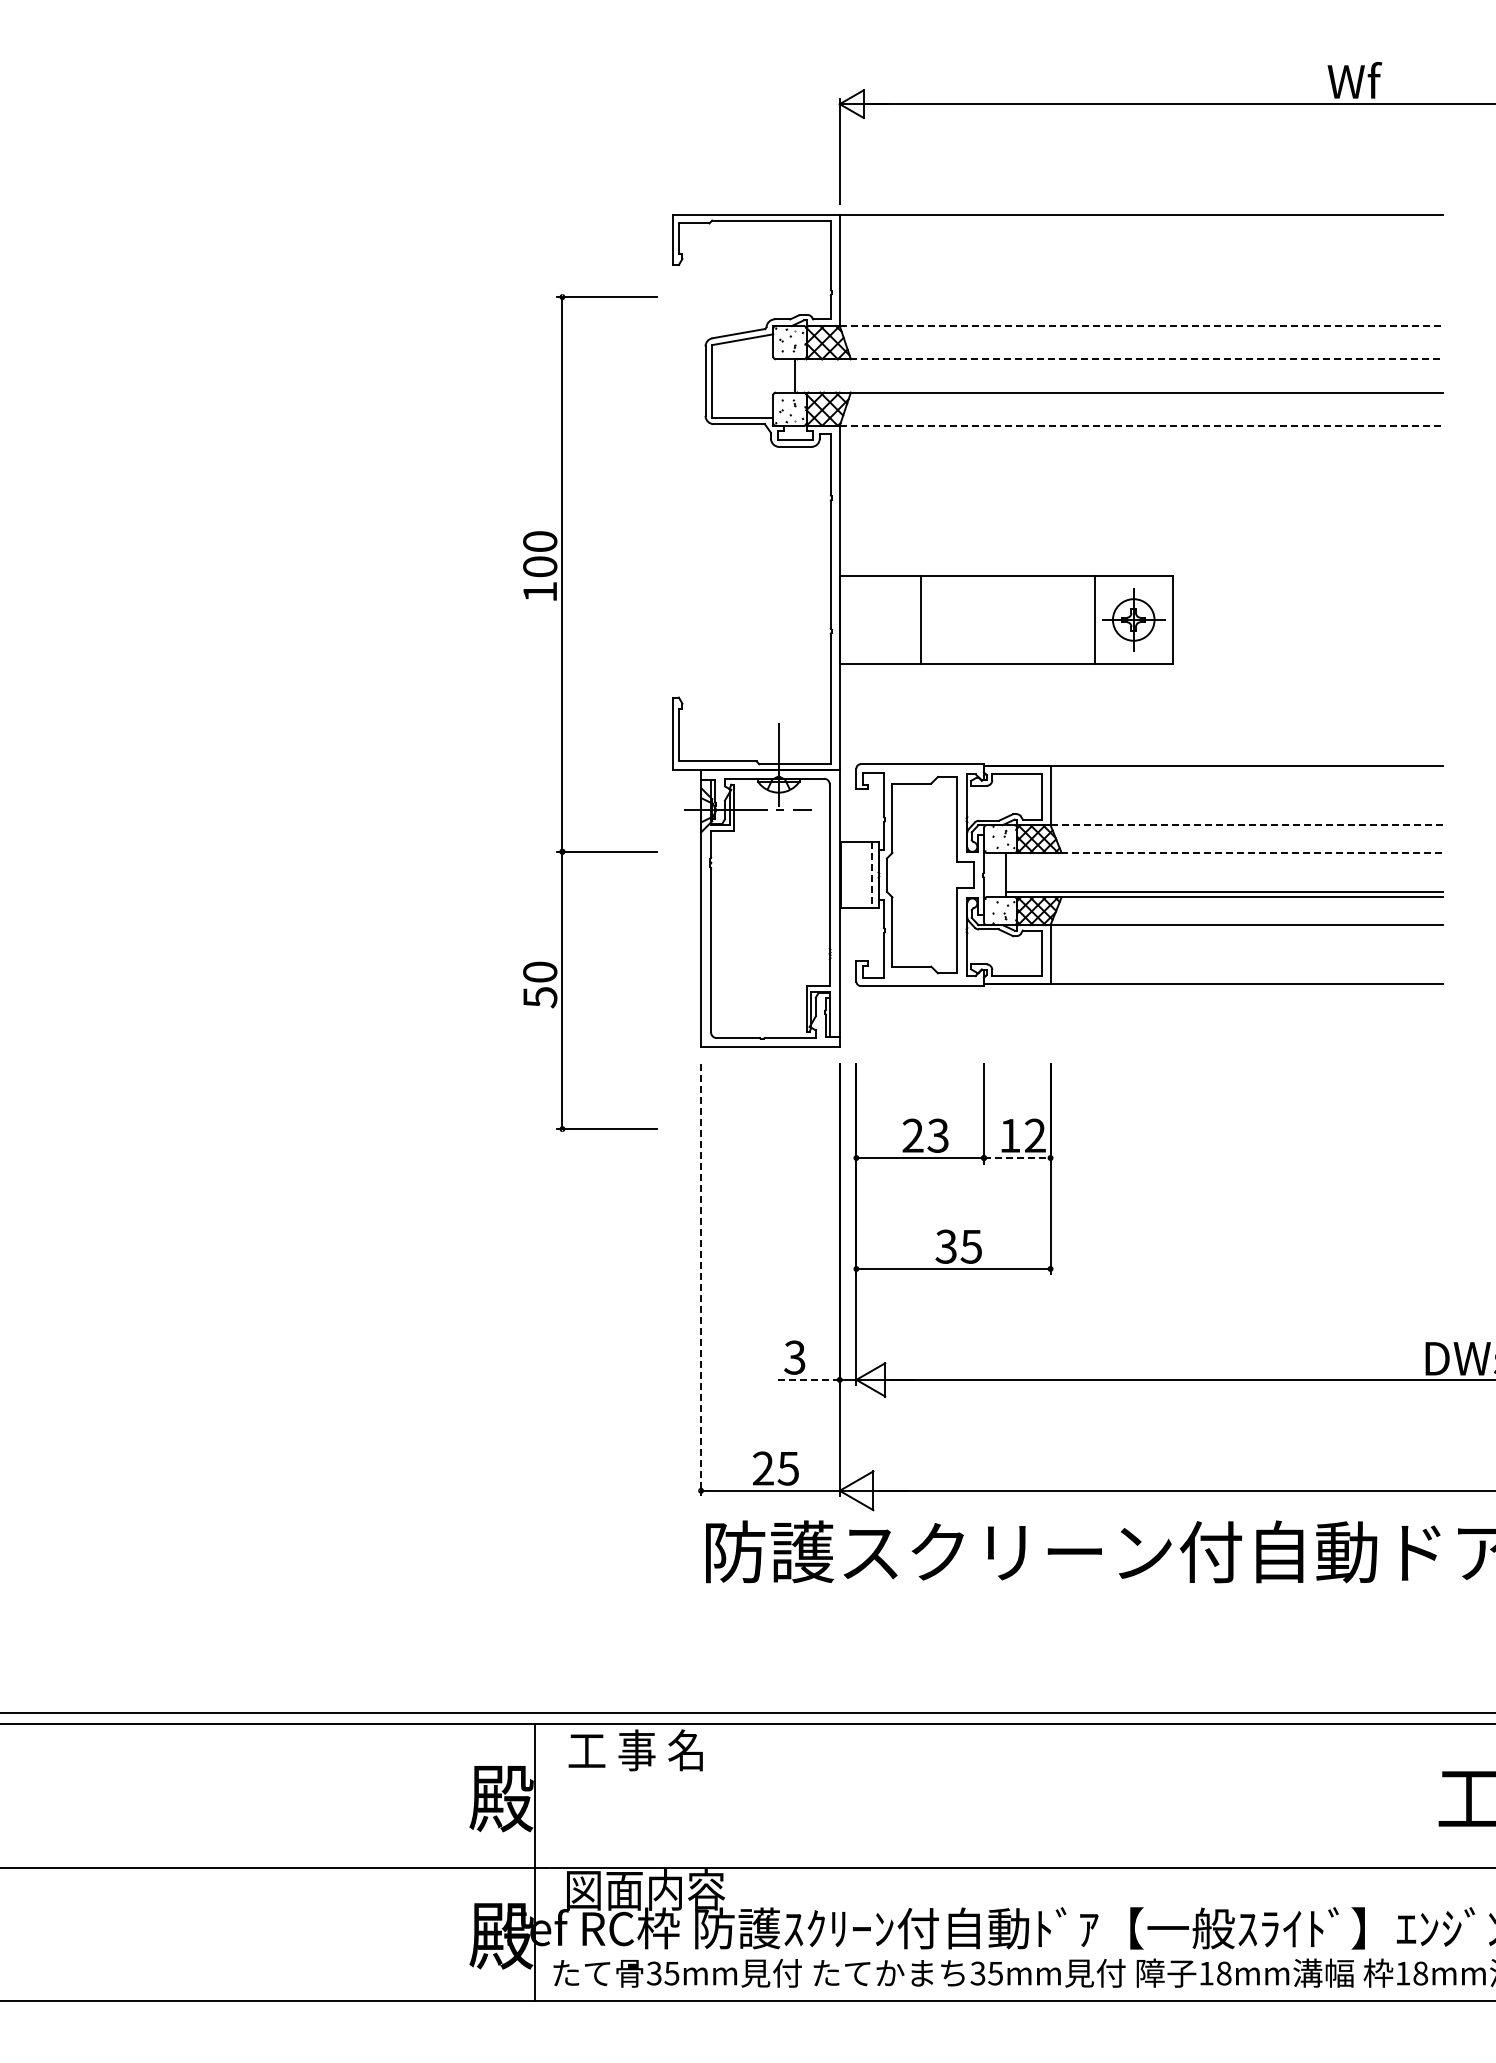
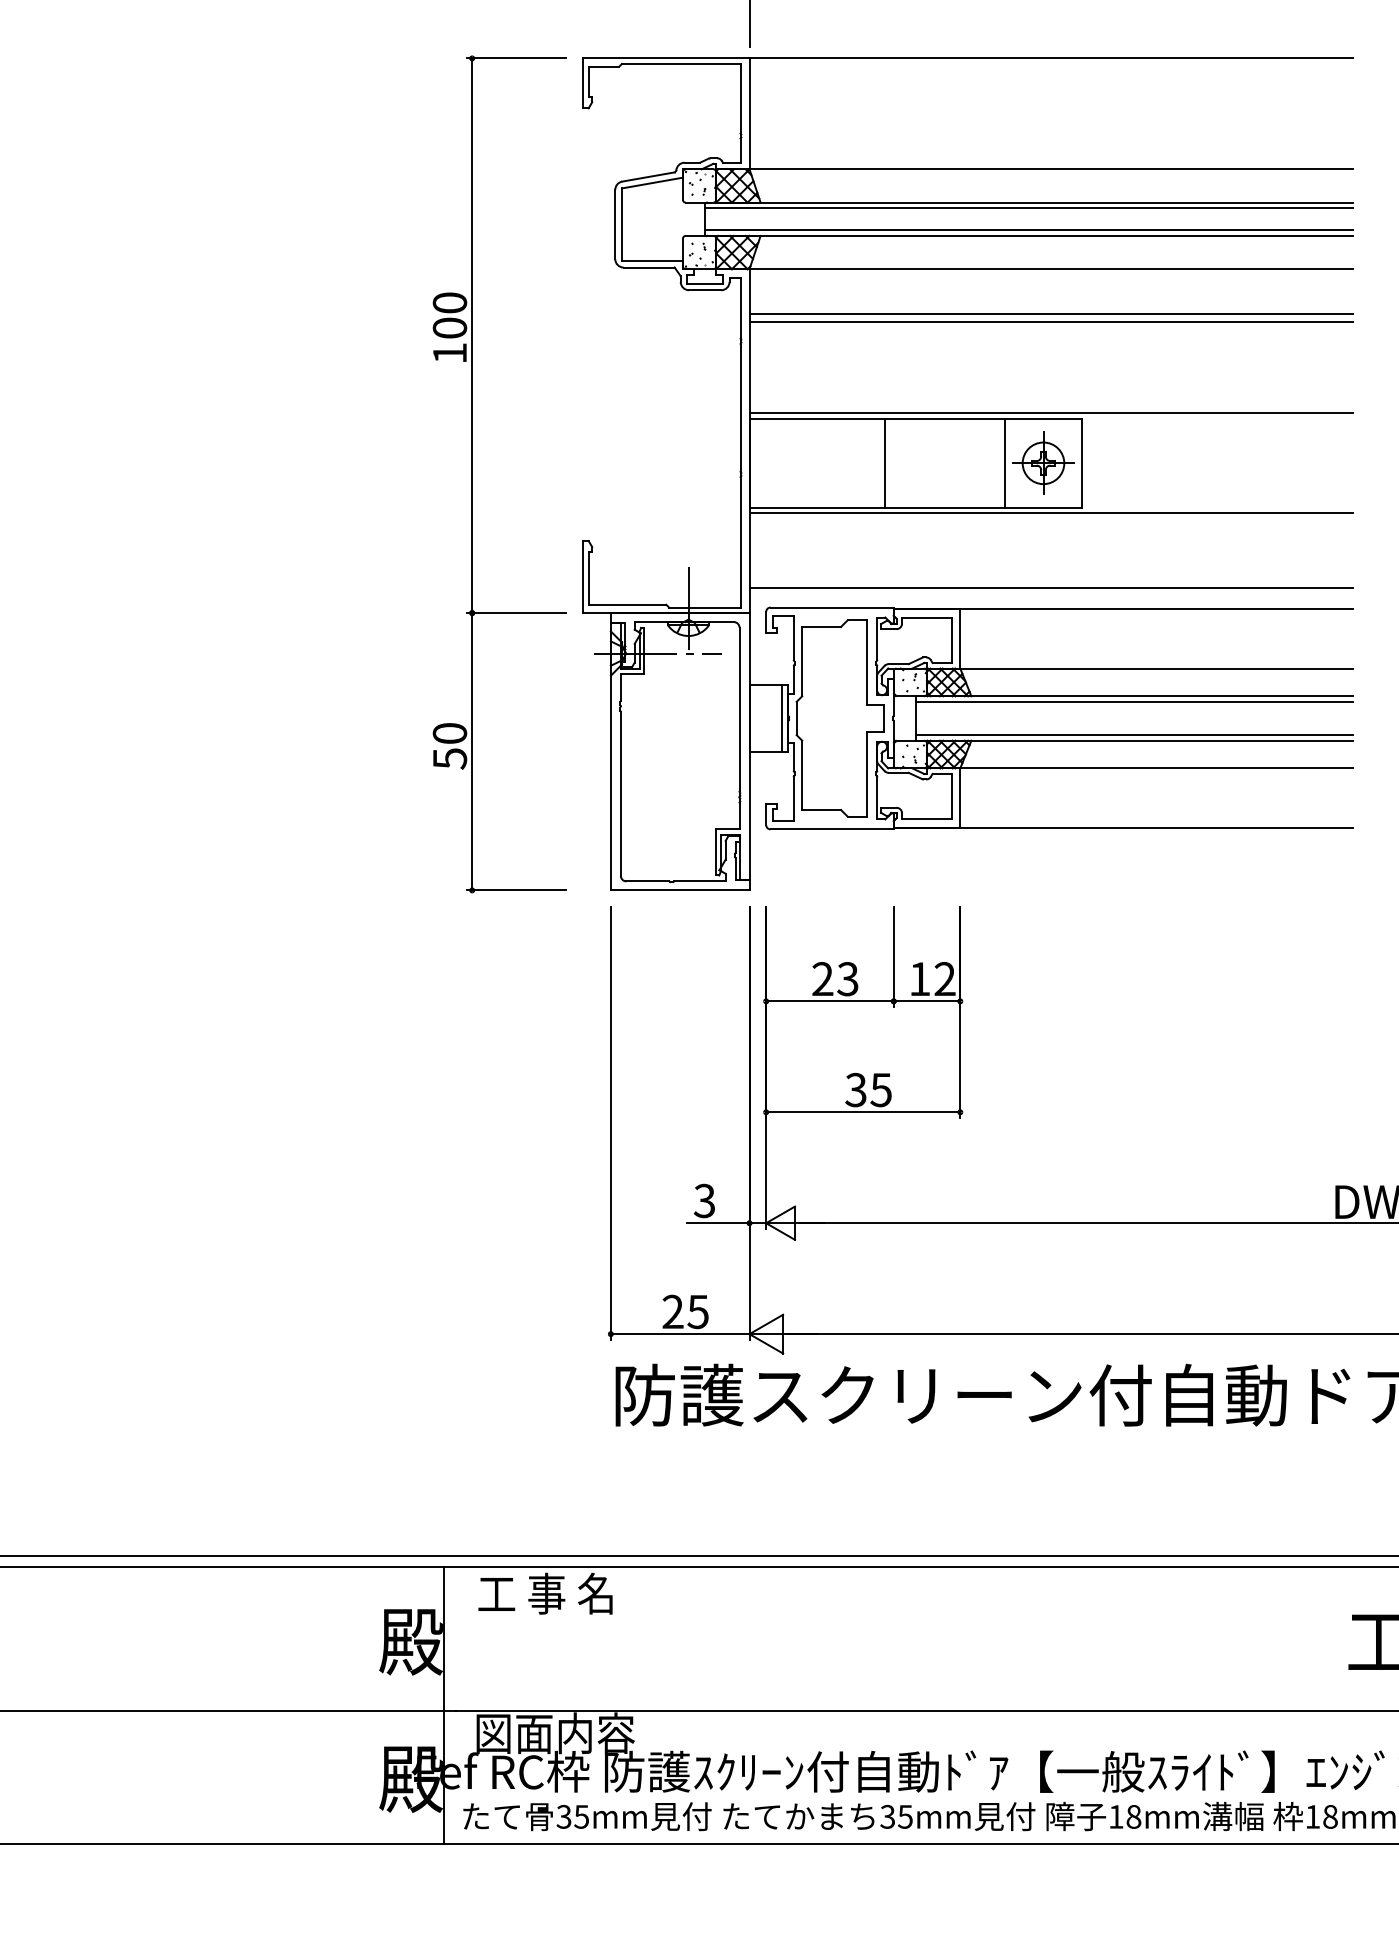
line: (1141, 326) -> (1051, 169), dashed -> solid
line: (1119, 359) -> (1029, 202), dashed -> solid
line: (1118, 364) -> (1028, 207), added
line: (1118, 387) -> (1028, 230), added
line: (1141, 425) -> (1051, 268), dashed -> solid
line: (1140, 470) -> (1050, 313), added
line: (1140, 478) -> (1050, 321), added
line: (1140, 570) -> (1050, 413), added
line: (920, 619) -> (885, 462), moved
line: (1140, 669) -> (1050, 512), added
part: (562, 712) -> (472, 473), moved
line: (1140, 744) -> (1050, 587), added
line: (1247, 825) -> (1157, 668), dashed -> solid
line: (1225, 852) -> (1135, 695), dashed -> solid
line: (1224, 858) -> (1134, 701), added
line: (872, 875) -> (782, 718), dashed -> solid
line: (1017, 1158) -> (927, 1001), dashed -> solid
line: (701, 1280) -> (611, 1123), dashed -> solid
line: (807, 1379) -> (717, 1222), dashed -> solid

